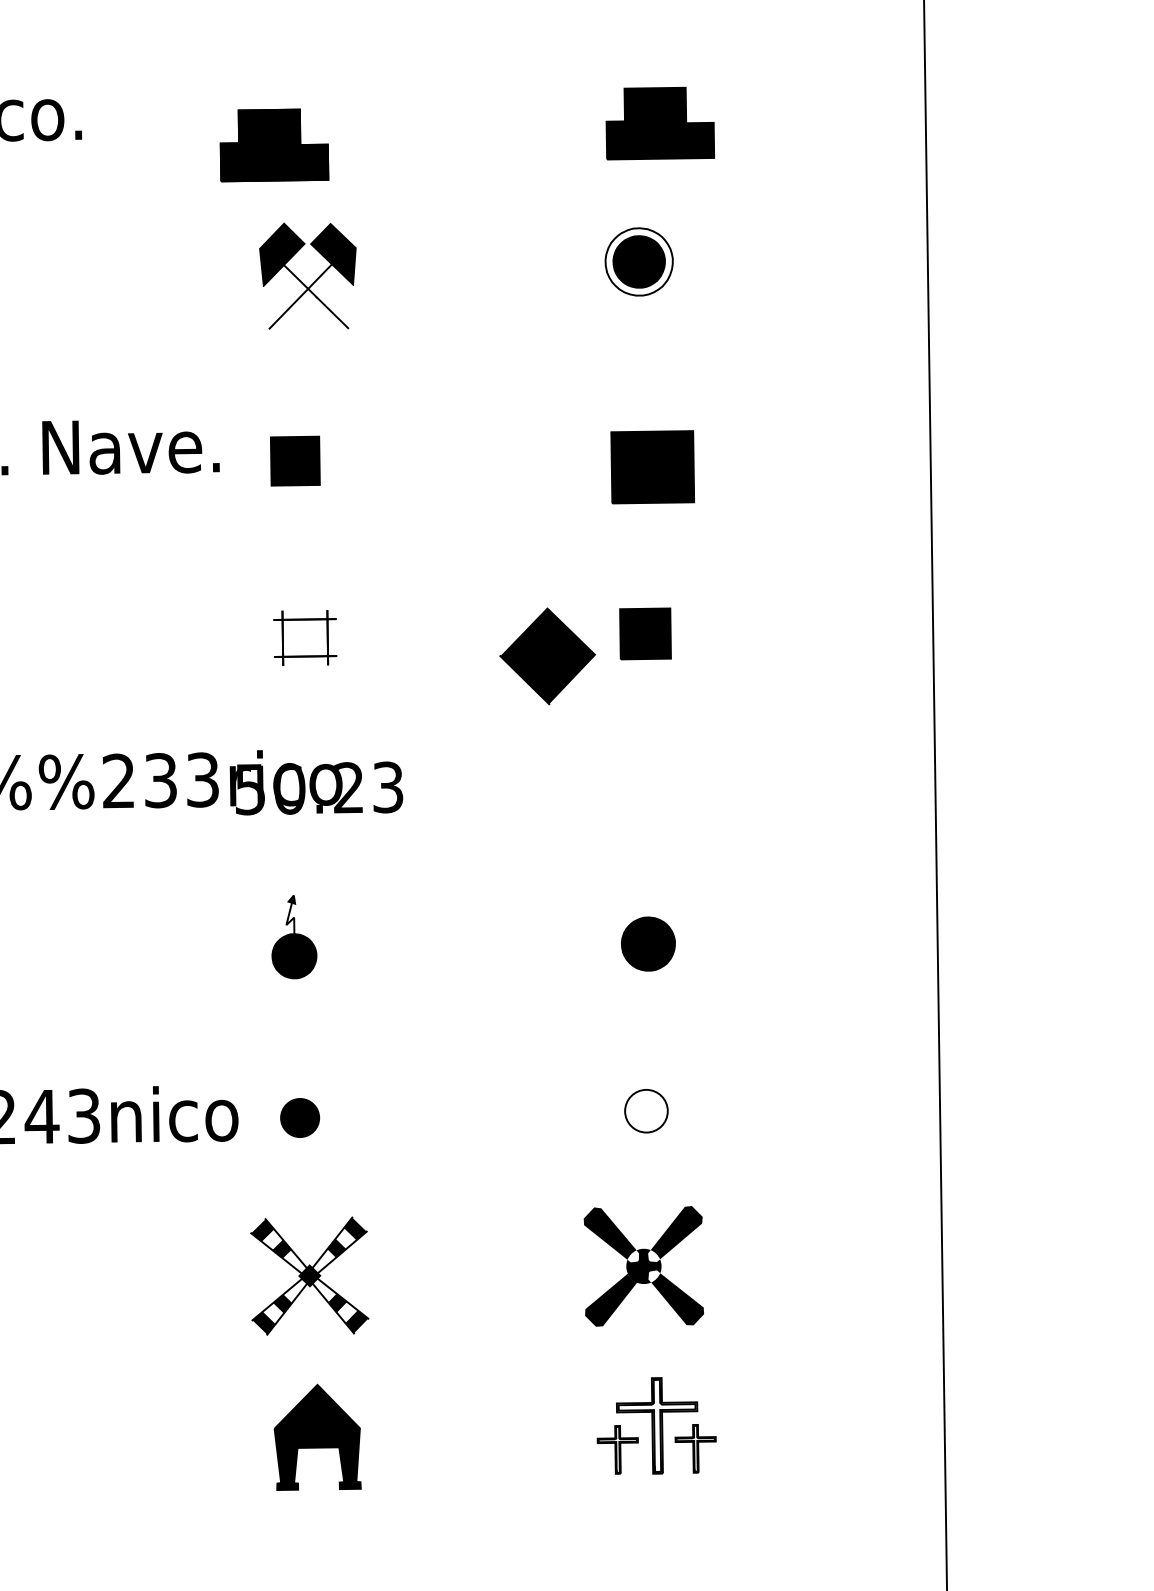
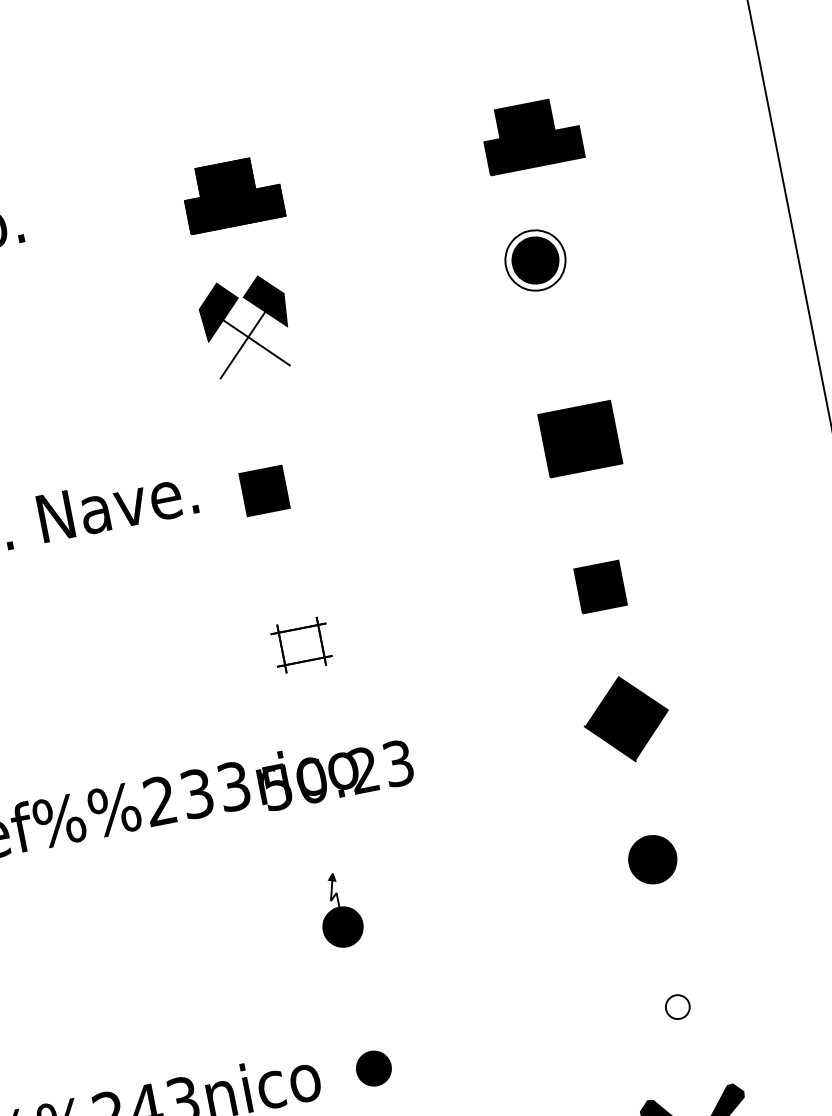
part: (274, 145) -> (232, 194), moved
part: (547, 656) -> (626, 719), moved
part: (646, 1110) -> (677, 1006), size x0.62

